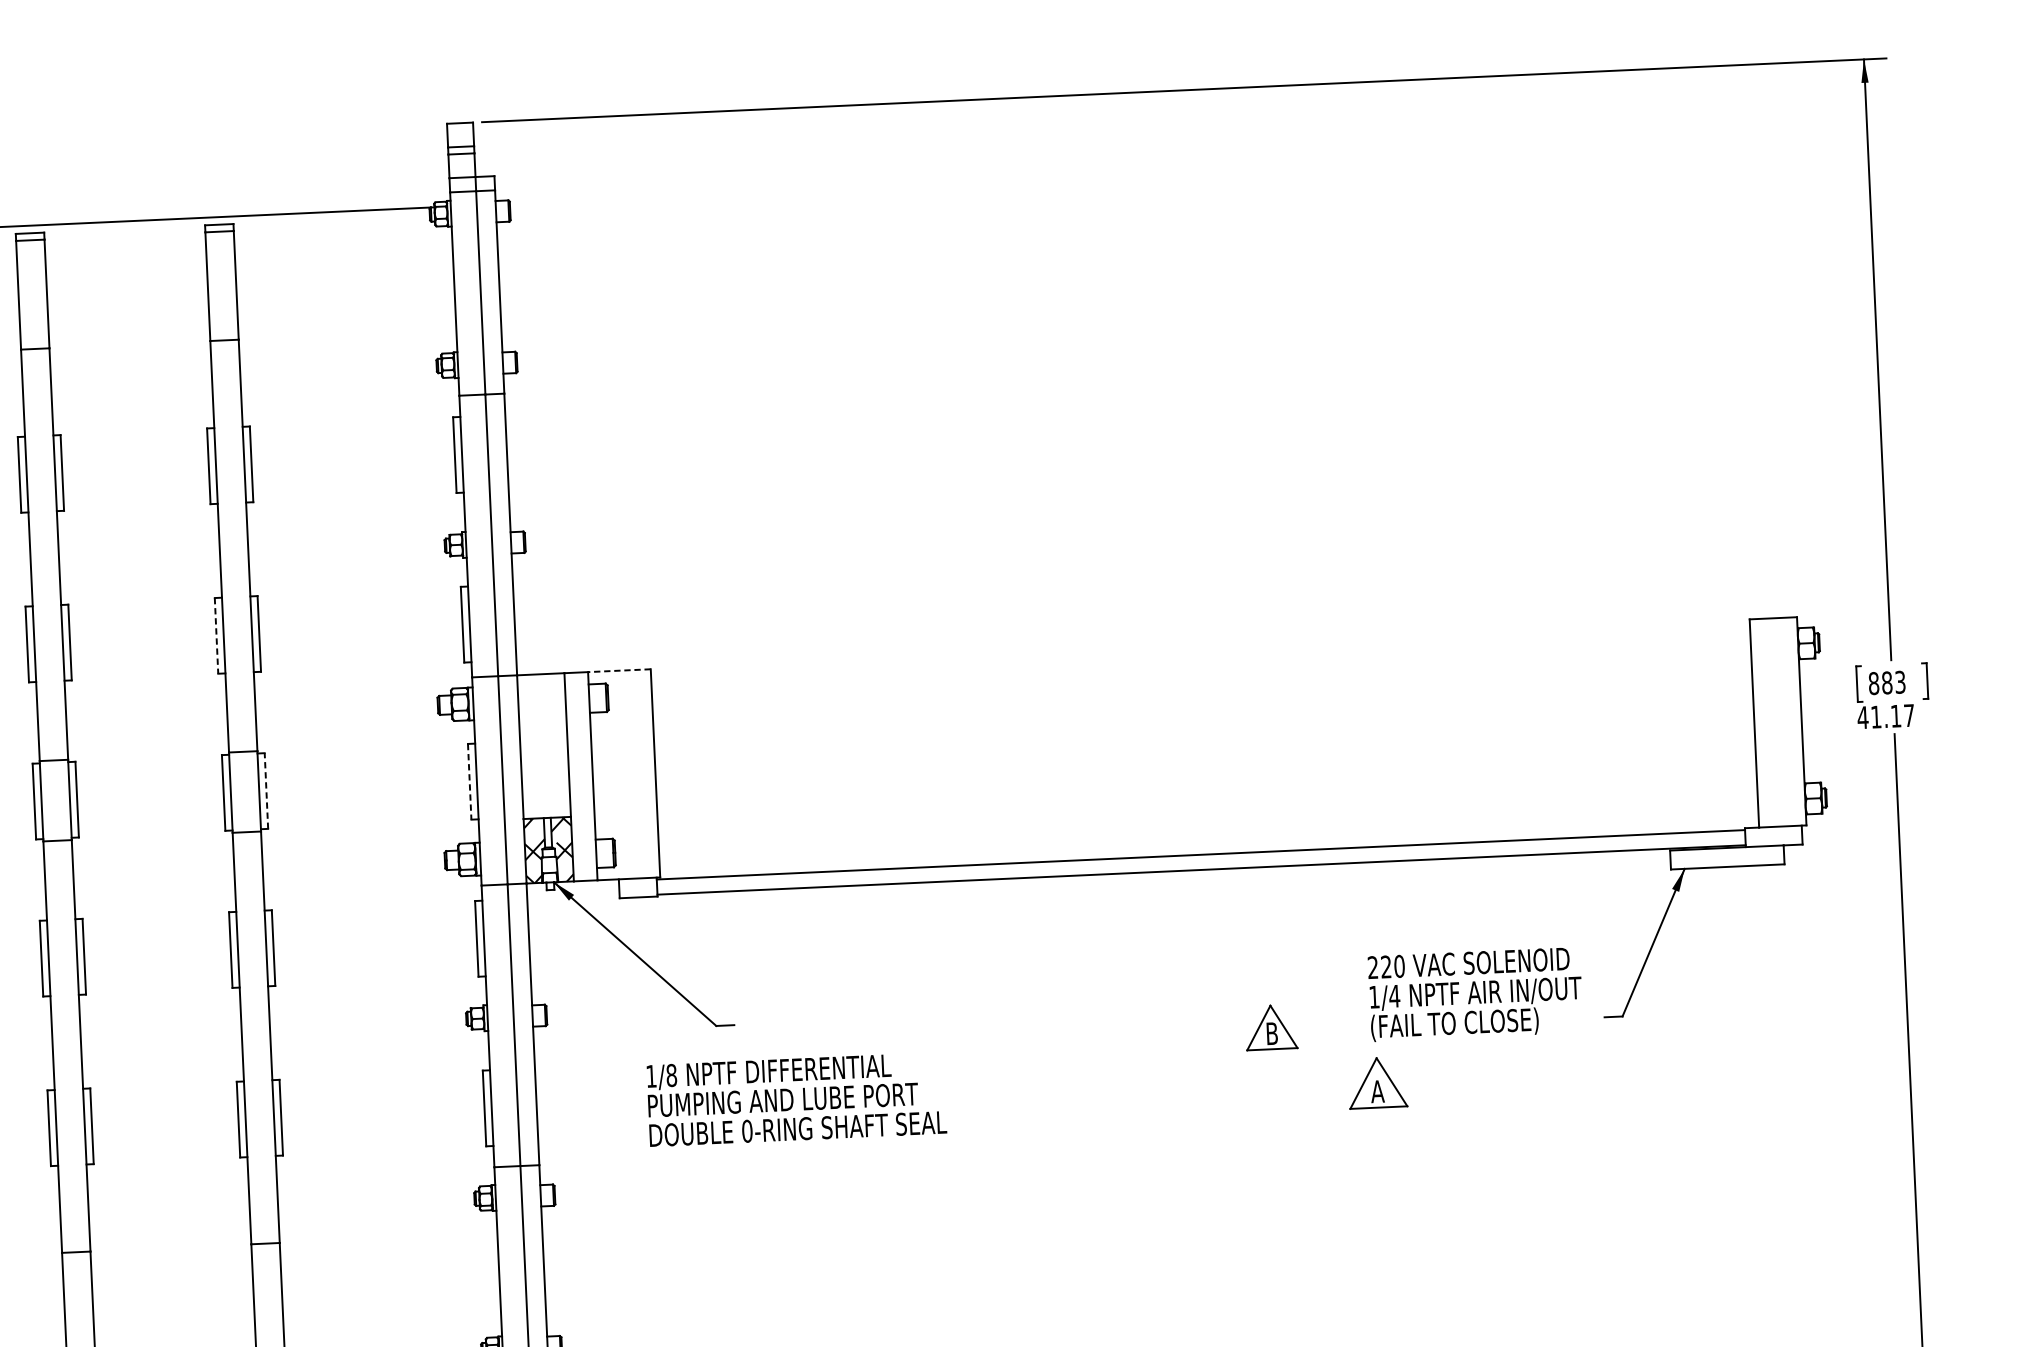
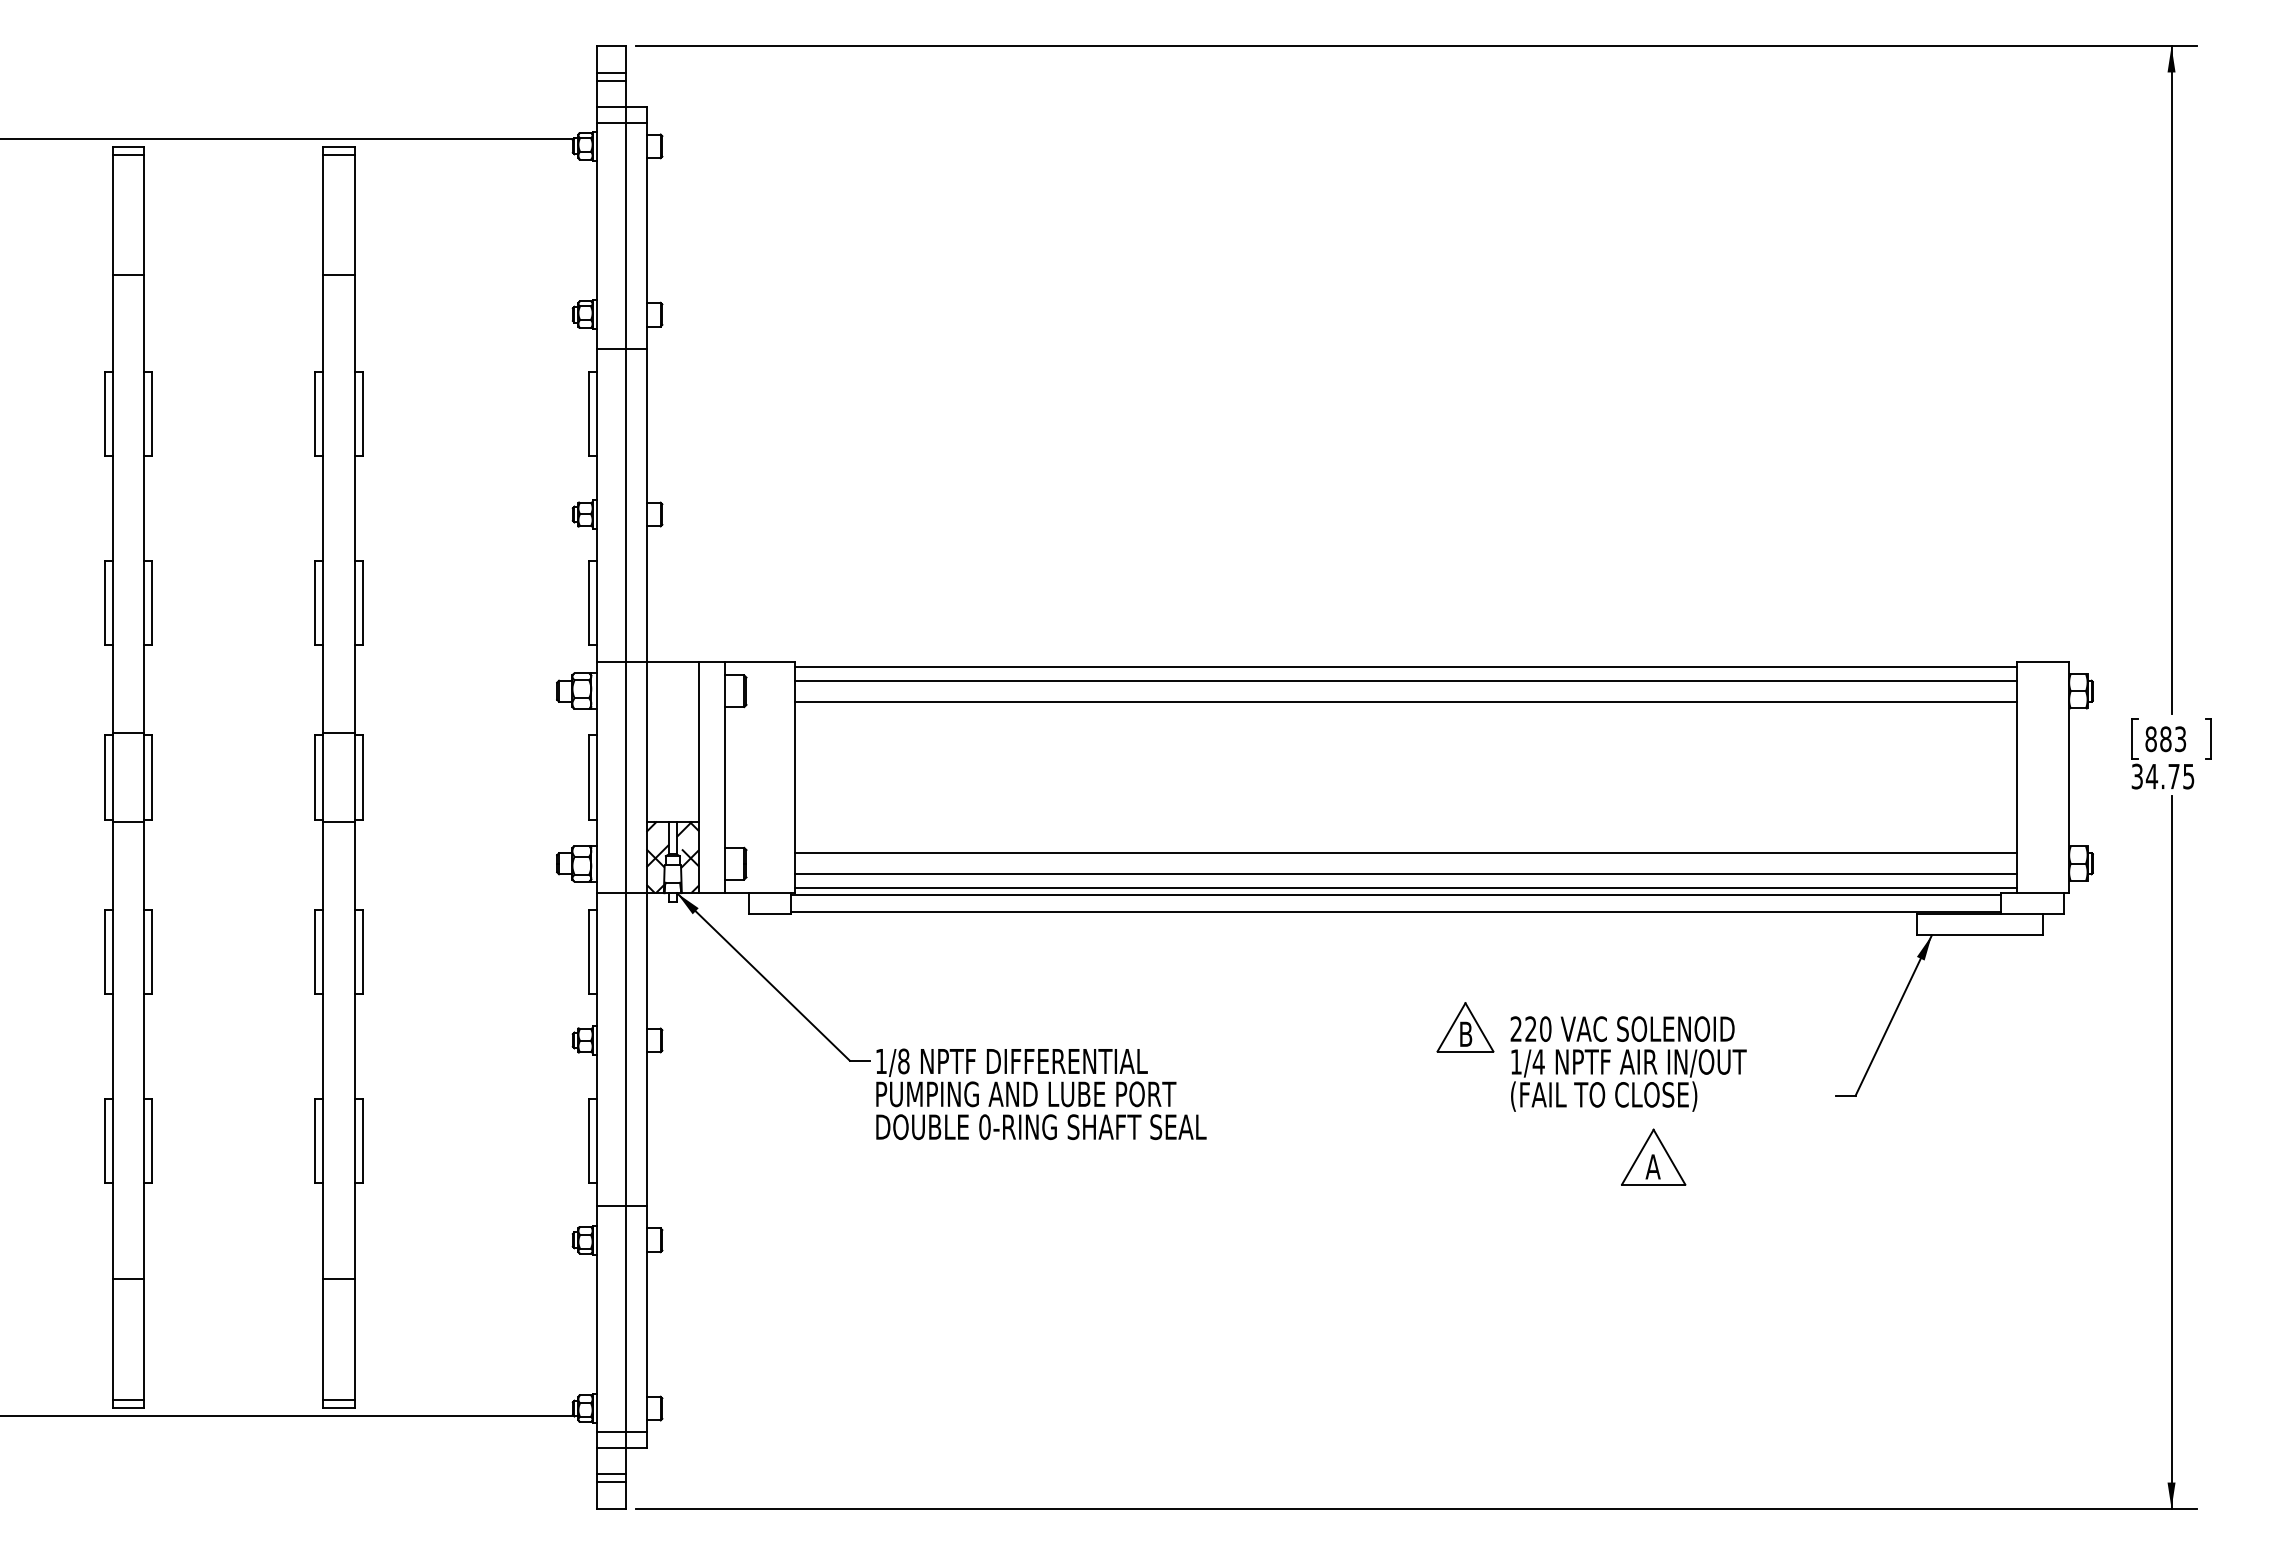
line: (216, 636) -> (315, 603), dashed -> solid
line: (1200, 649) -> (1405, 667), added
line: (1200, 661) -> (1405, 680), added
line: (619, 670) -> (760, 661), dashed -> solid
line: (1201, 680) -> (1405, 701), added
text: (1885, 716) -> (2162, 776), 41.17 -> 34.75
line: (469, 781) -> (588, 777), dashed -> solid
line: (266, 791) -> (362, 777), dashed -> solid
line: (1207, 816) -> (1405, 853), added
line: (1208, 835) -> (1405, 874), added
line: (1209, 847) -> (1405, 887), added
text: (1475, 993) -> (1628, 1063), moved
part: (1271, 1027) -> (1465, 1027), moved
part: (1377, 1082) -> (1653, 1156), moved
text: (796, 1099) -> (1041, 1094), moved

